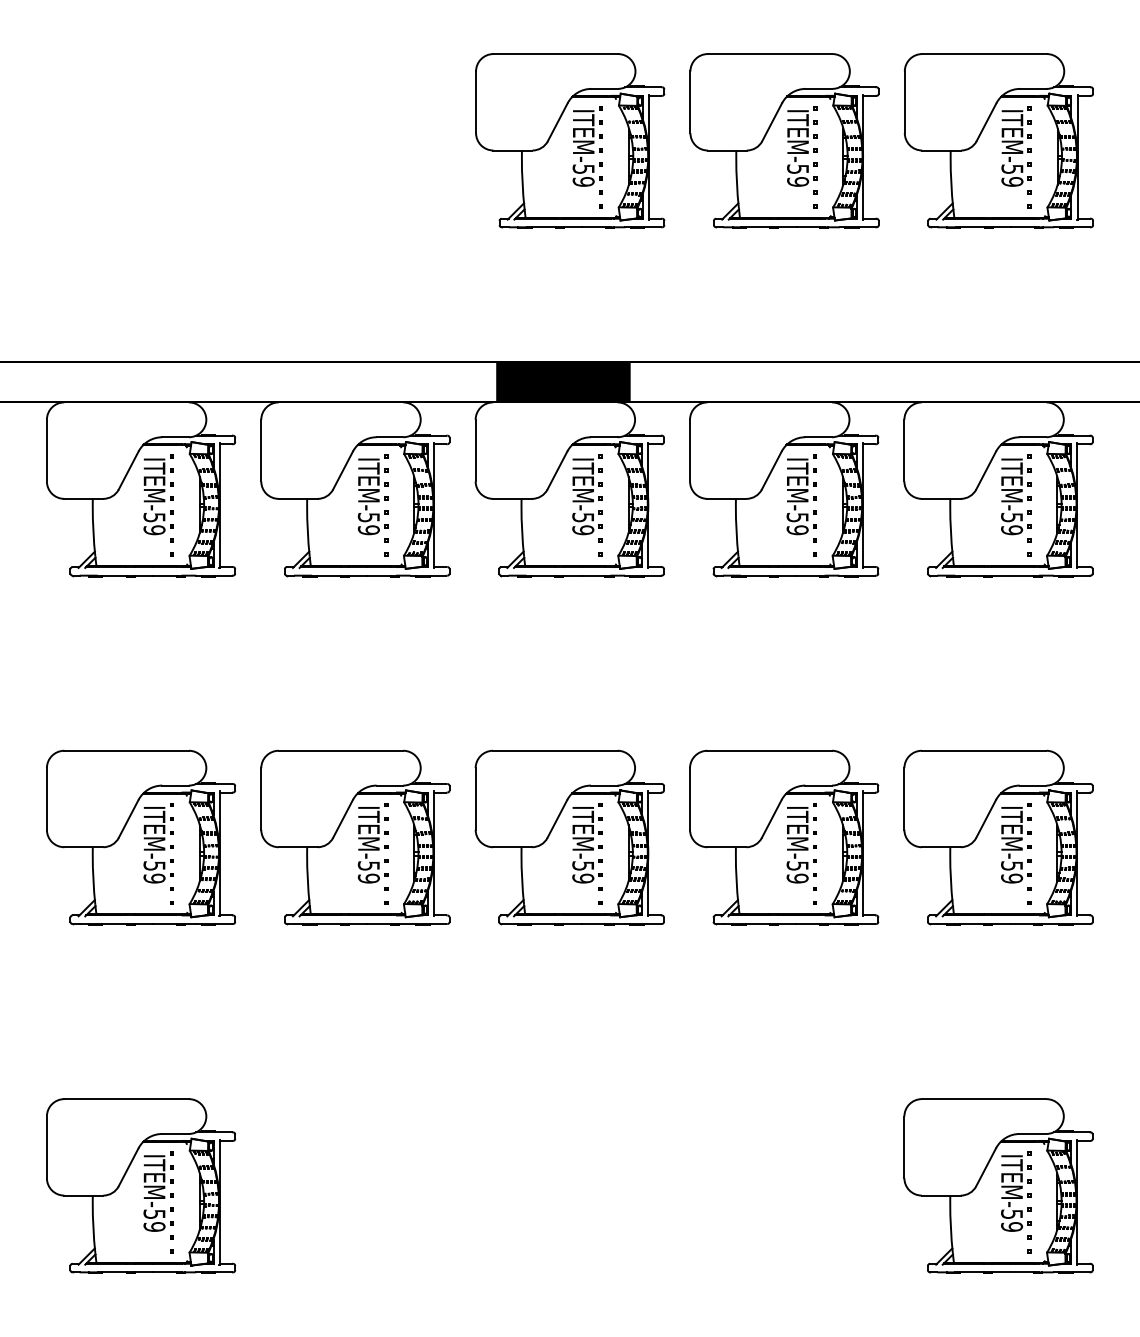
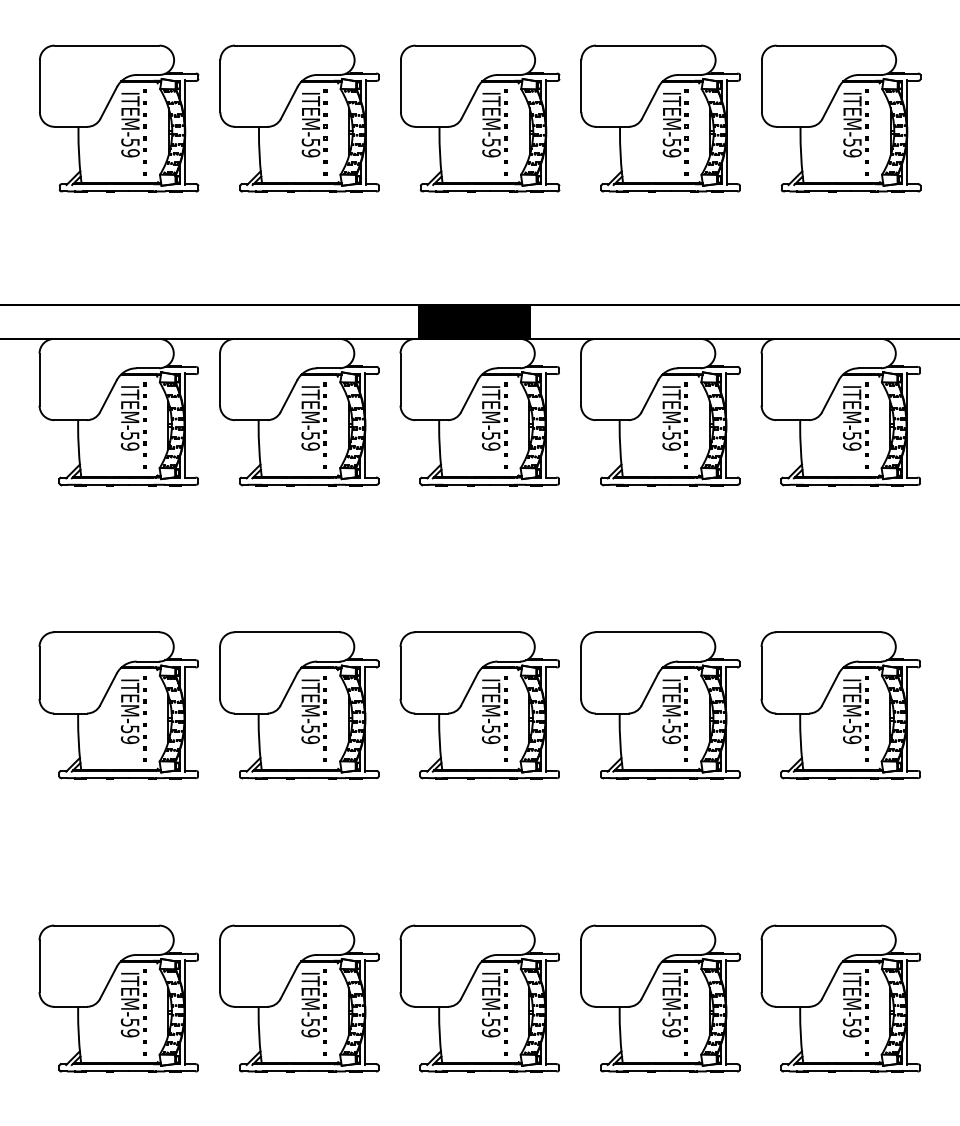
part: (141, 140) -> (119, 118), added
part: (355, 140) -> (299, 118), added
part: (355, 1185) -> (299, 998), added
part: (569, 1185) -> (479, 998), added
part: (784, 1185) -> (660, 998), added

